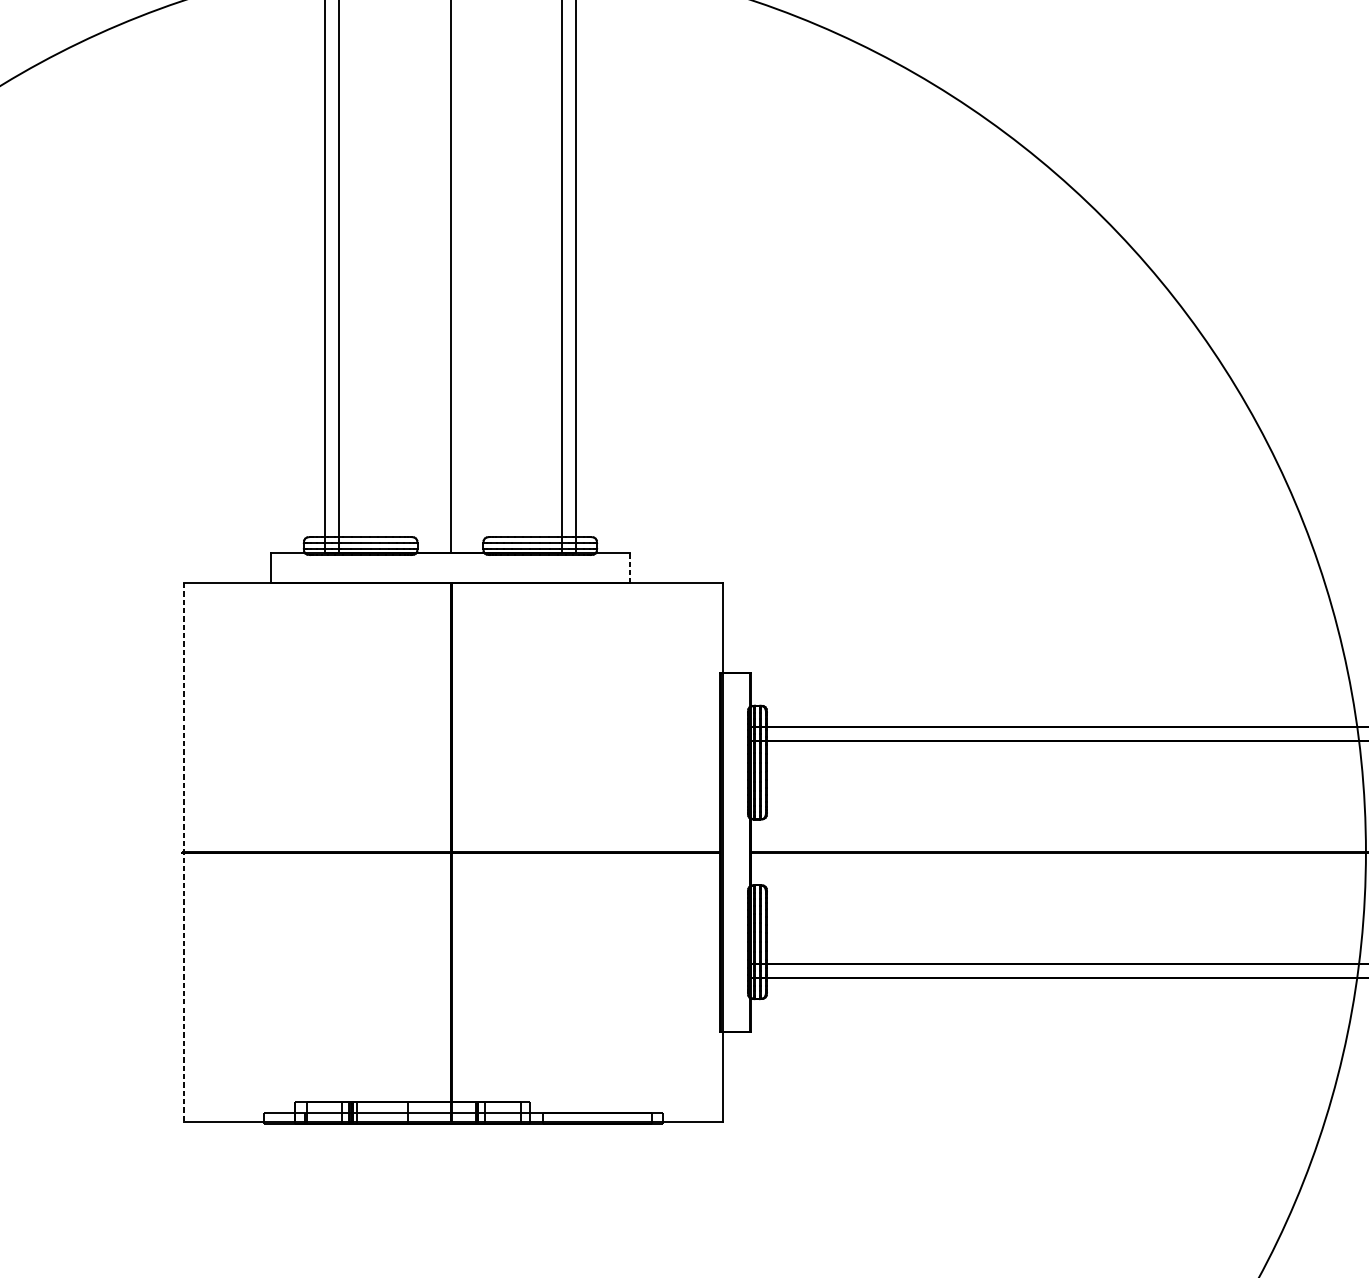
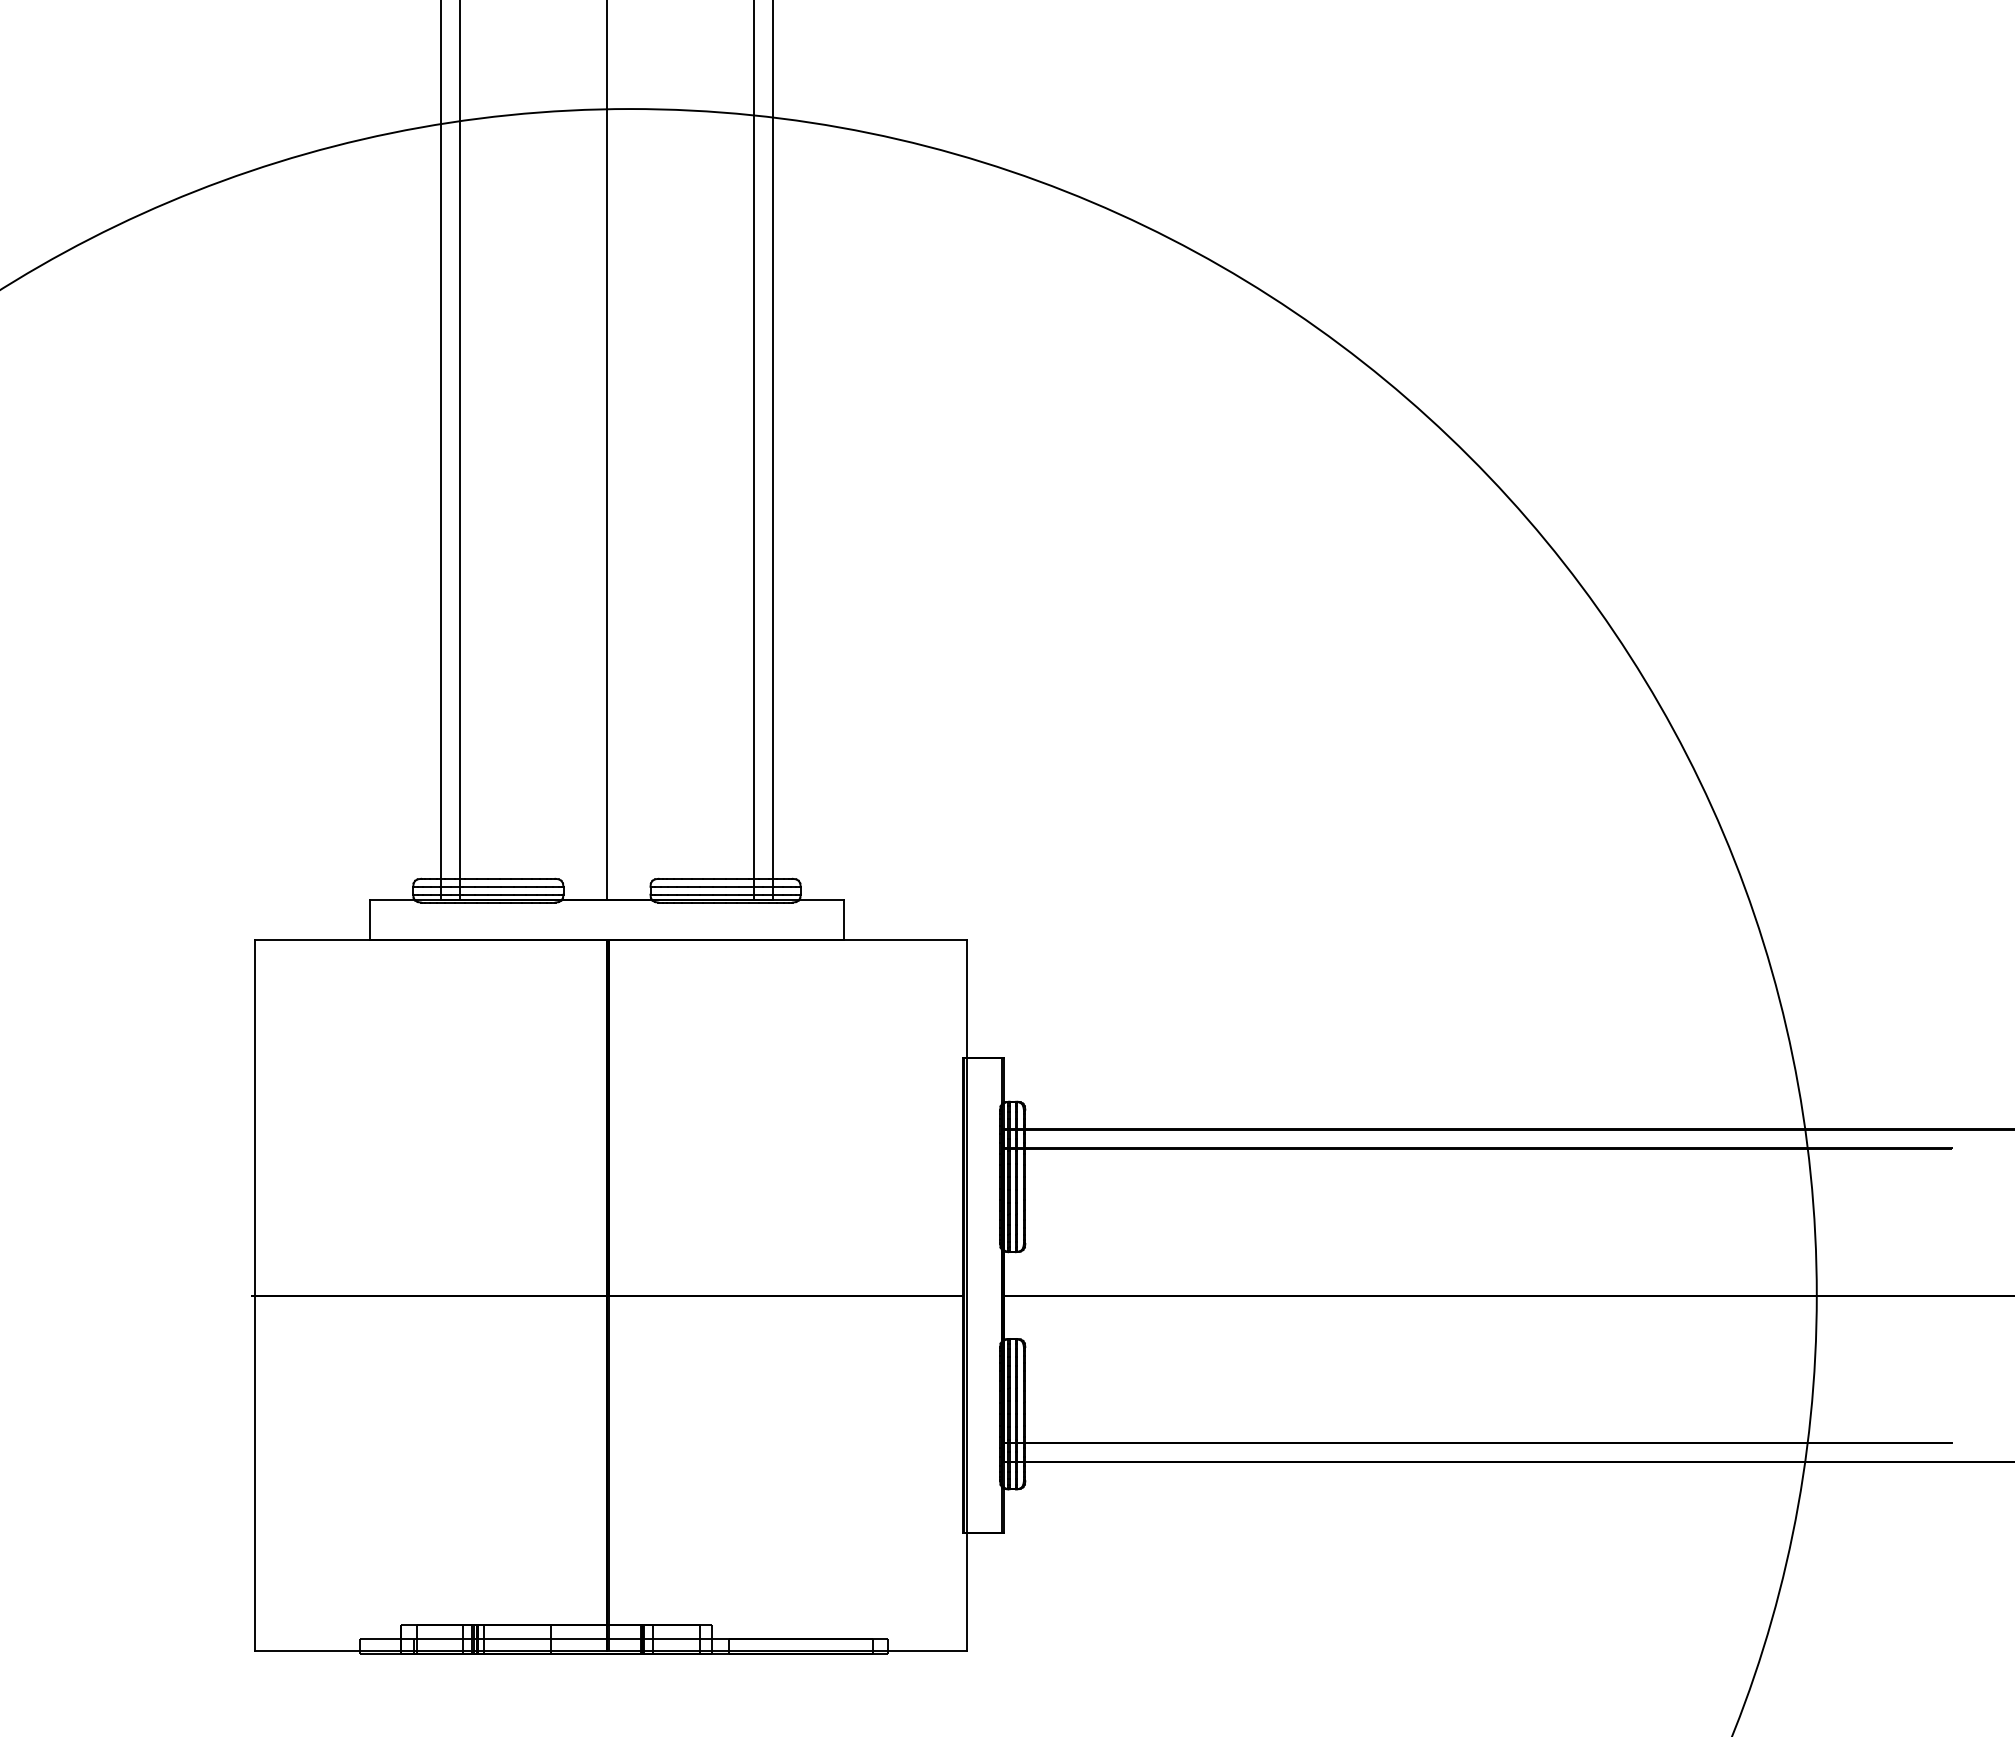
line: (630, 568) -> (844, 920), dashed -> solid
line: (183, 852) -> (254, 1295), dashed -> solid

